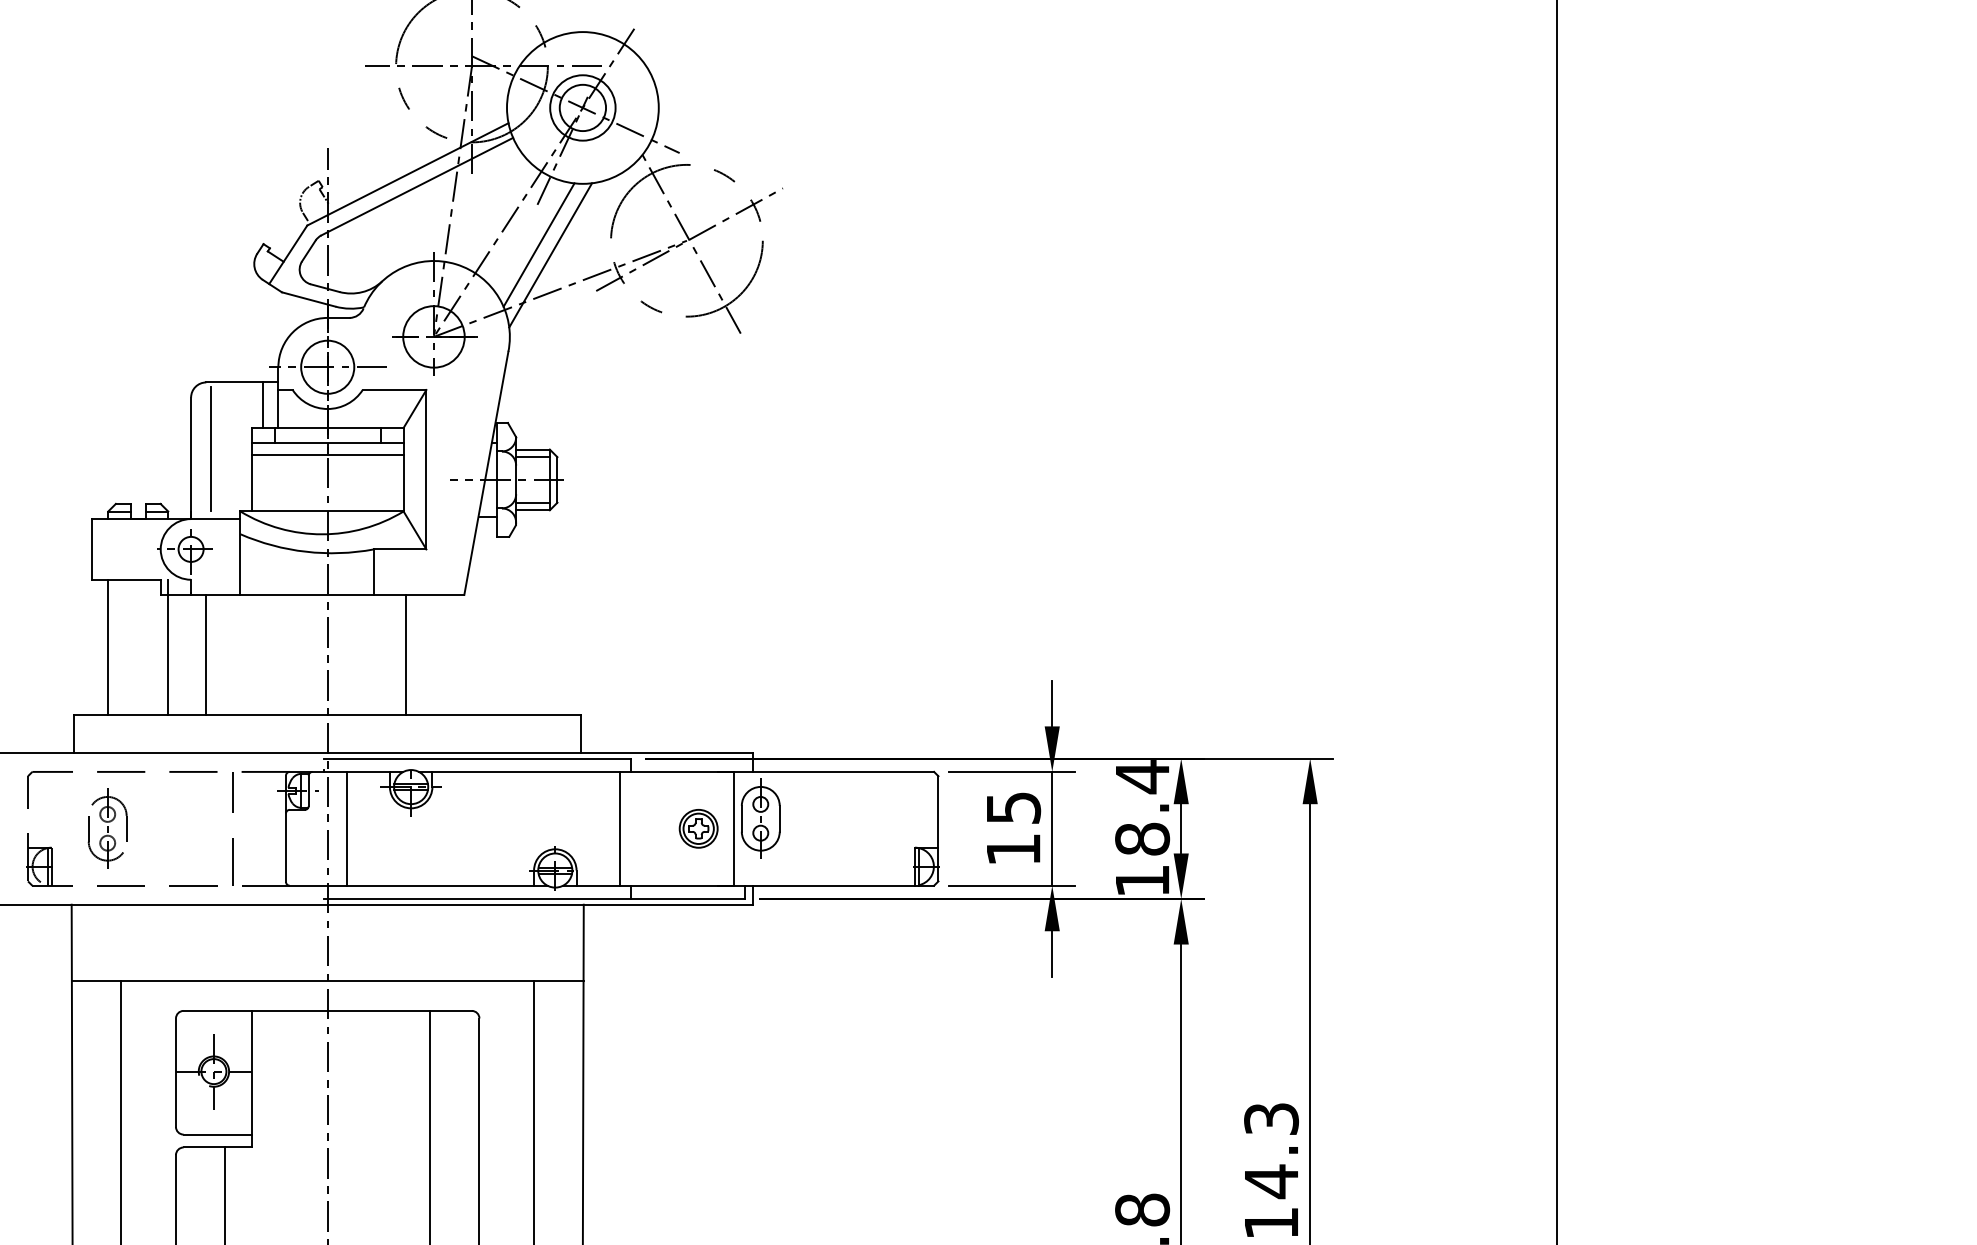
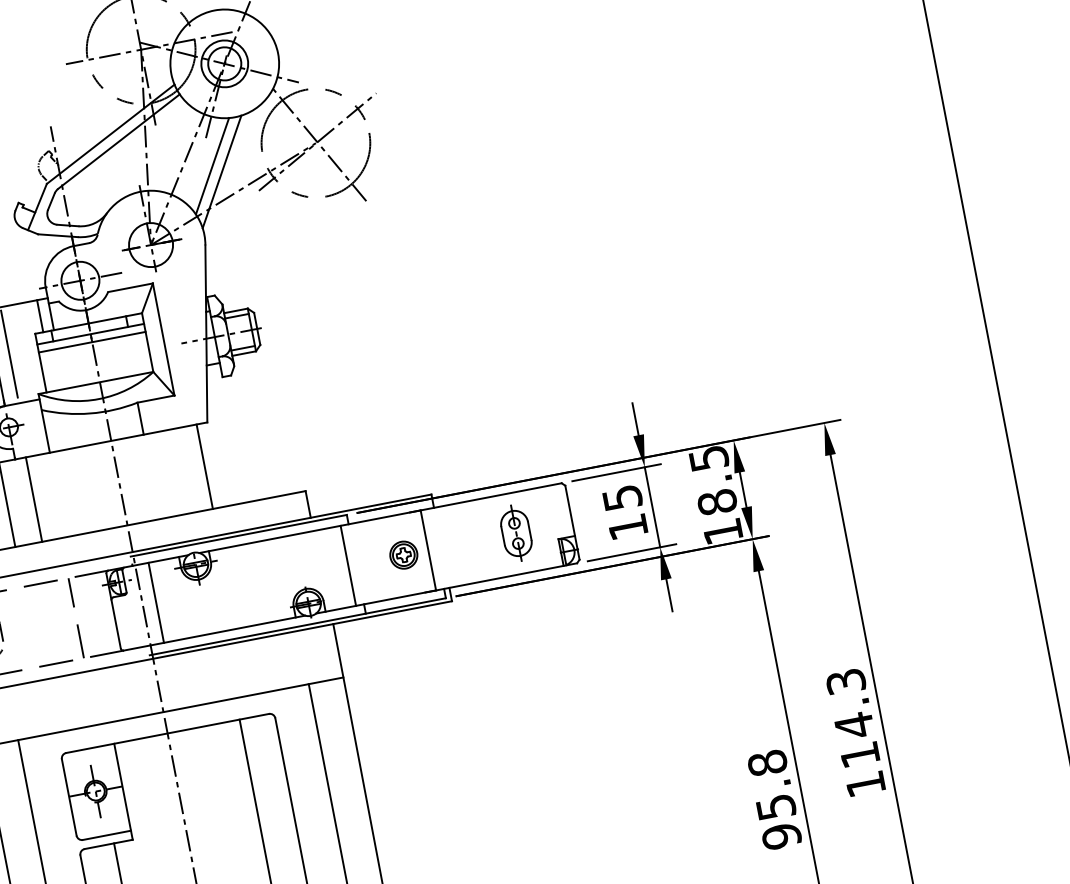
line: (406, 654) -> (204, 466), moved
text: (1143, 777) -> (709, 458), 18.4 -> 18.5
part: (760, 818) -> (516, 533), moved

